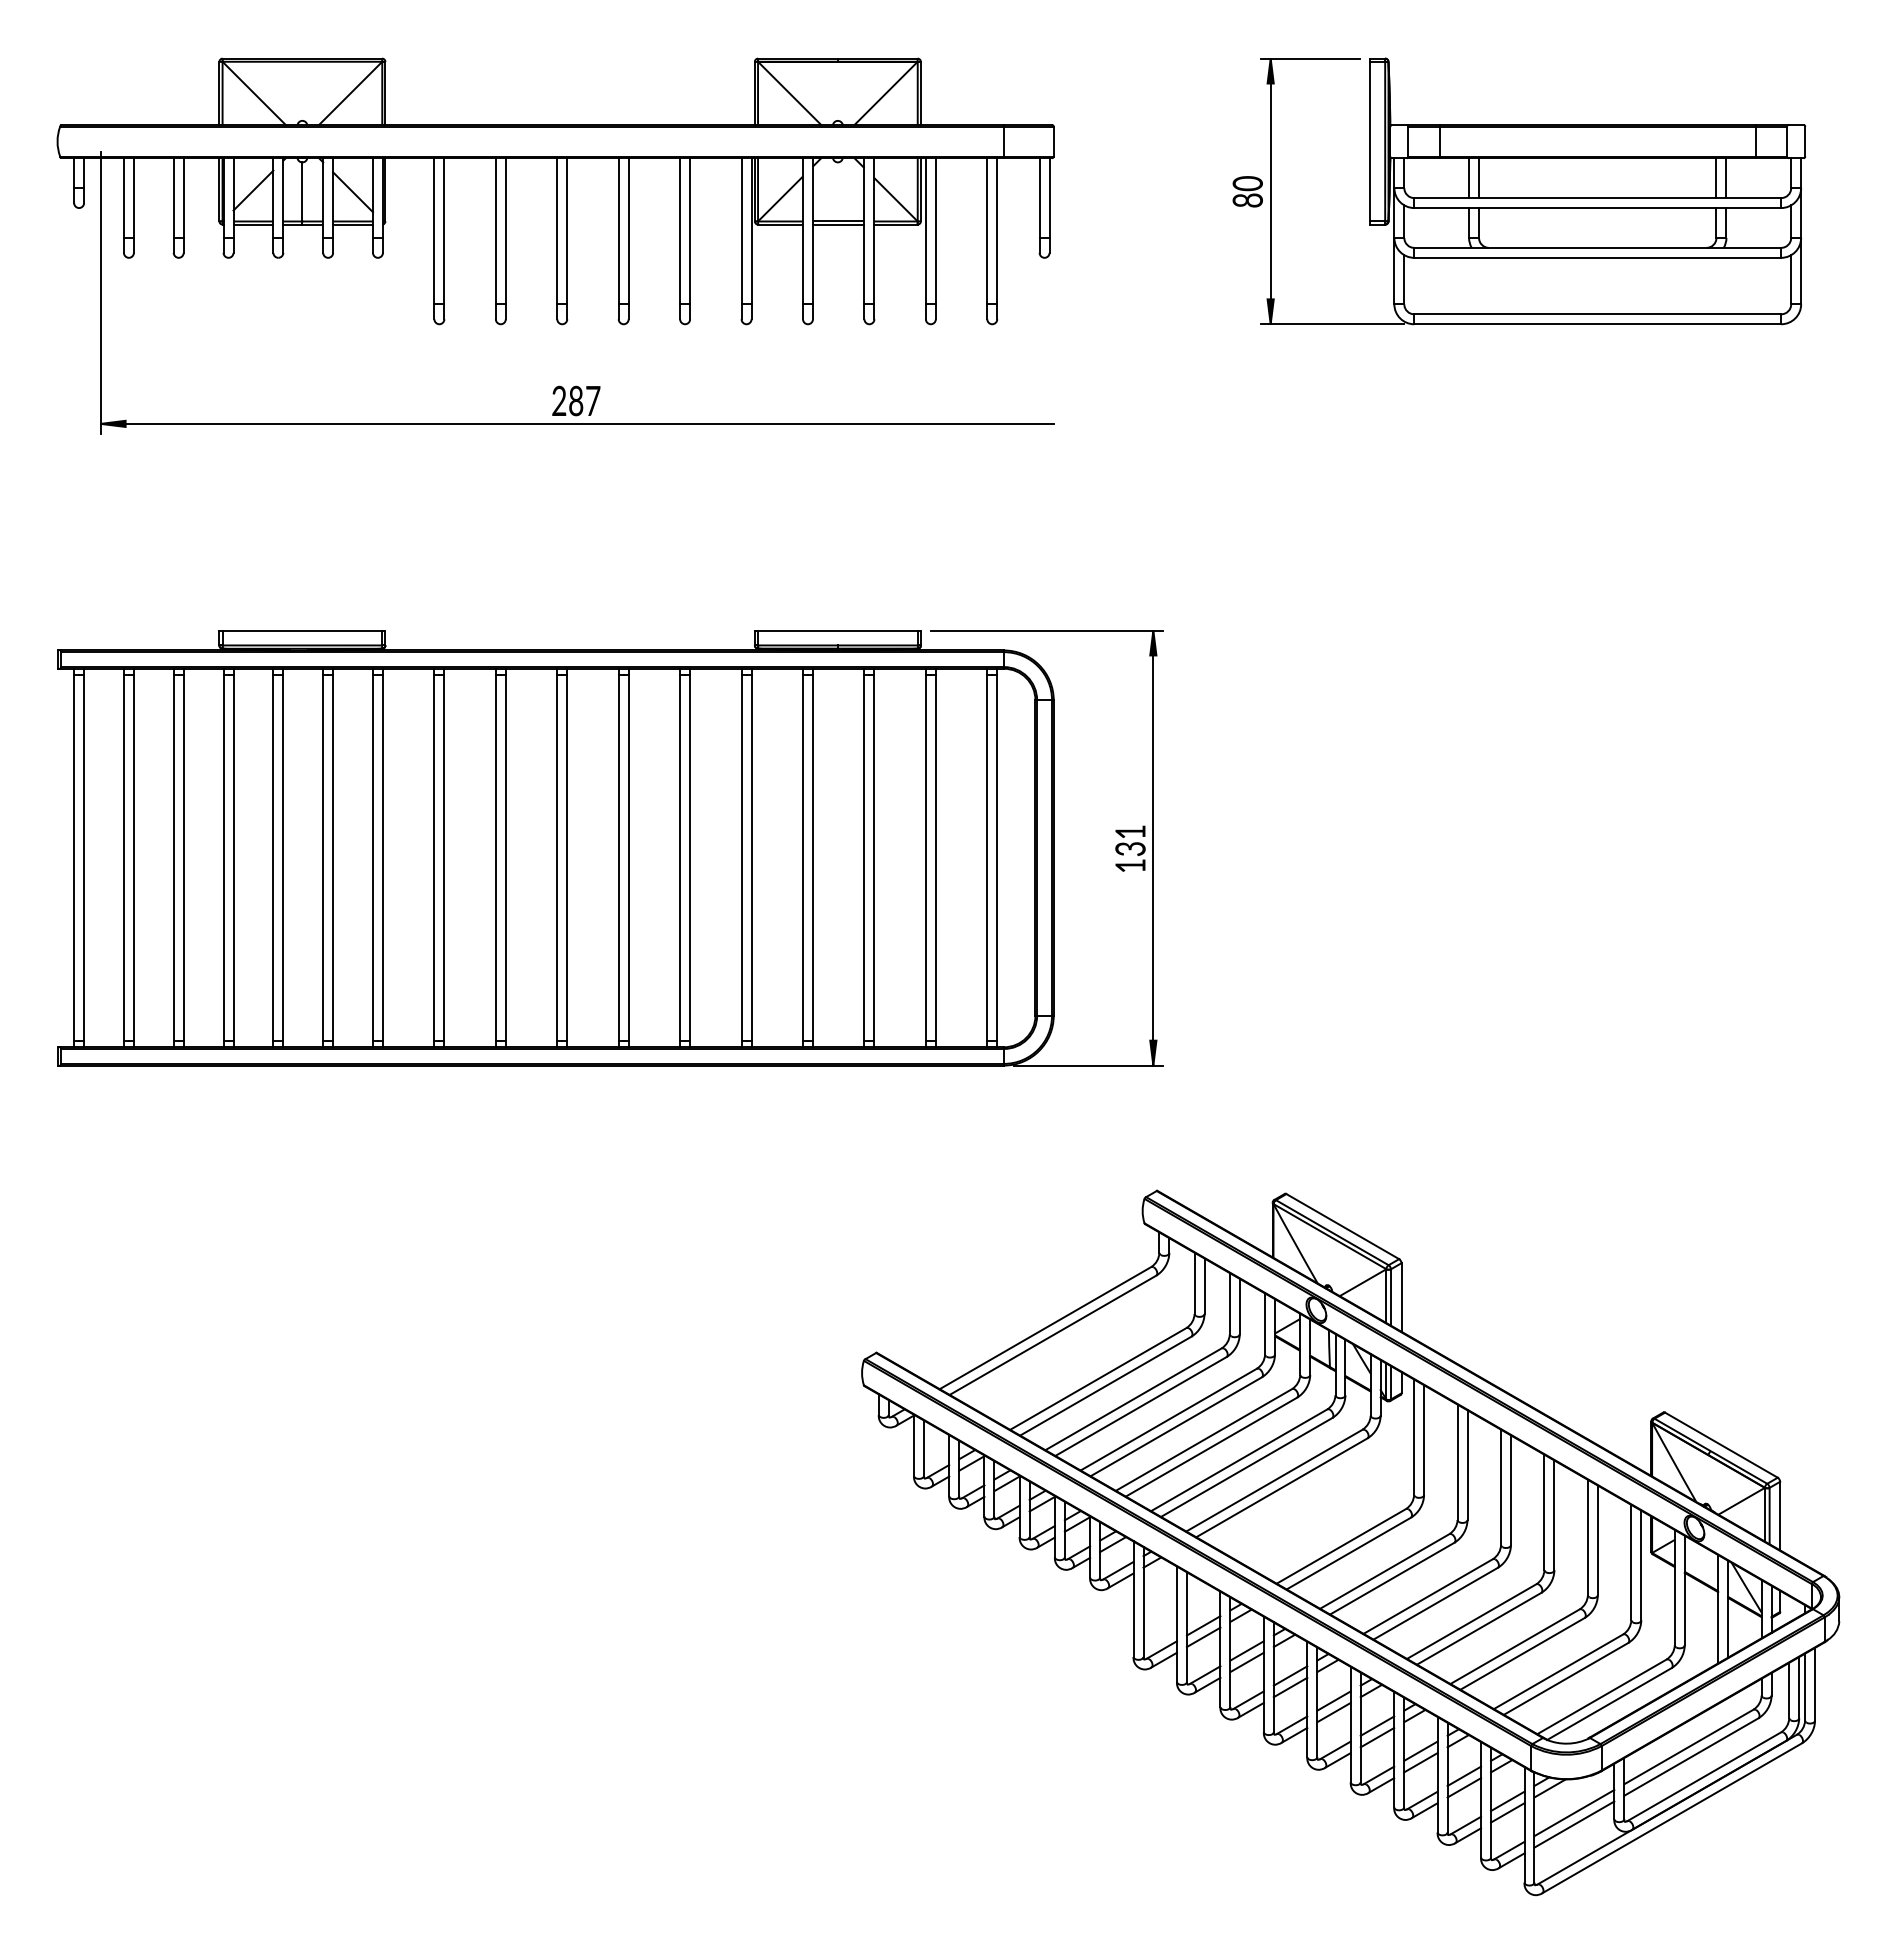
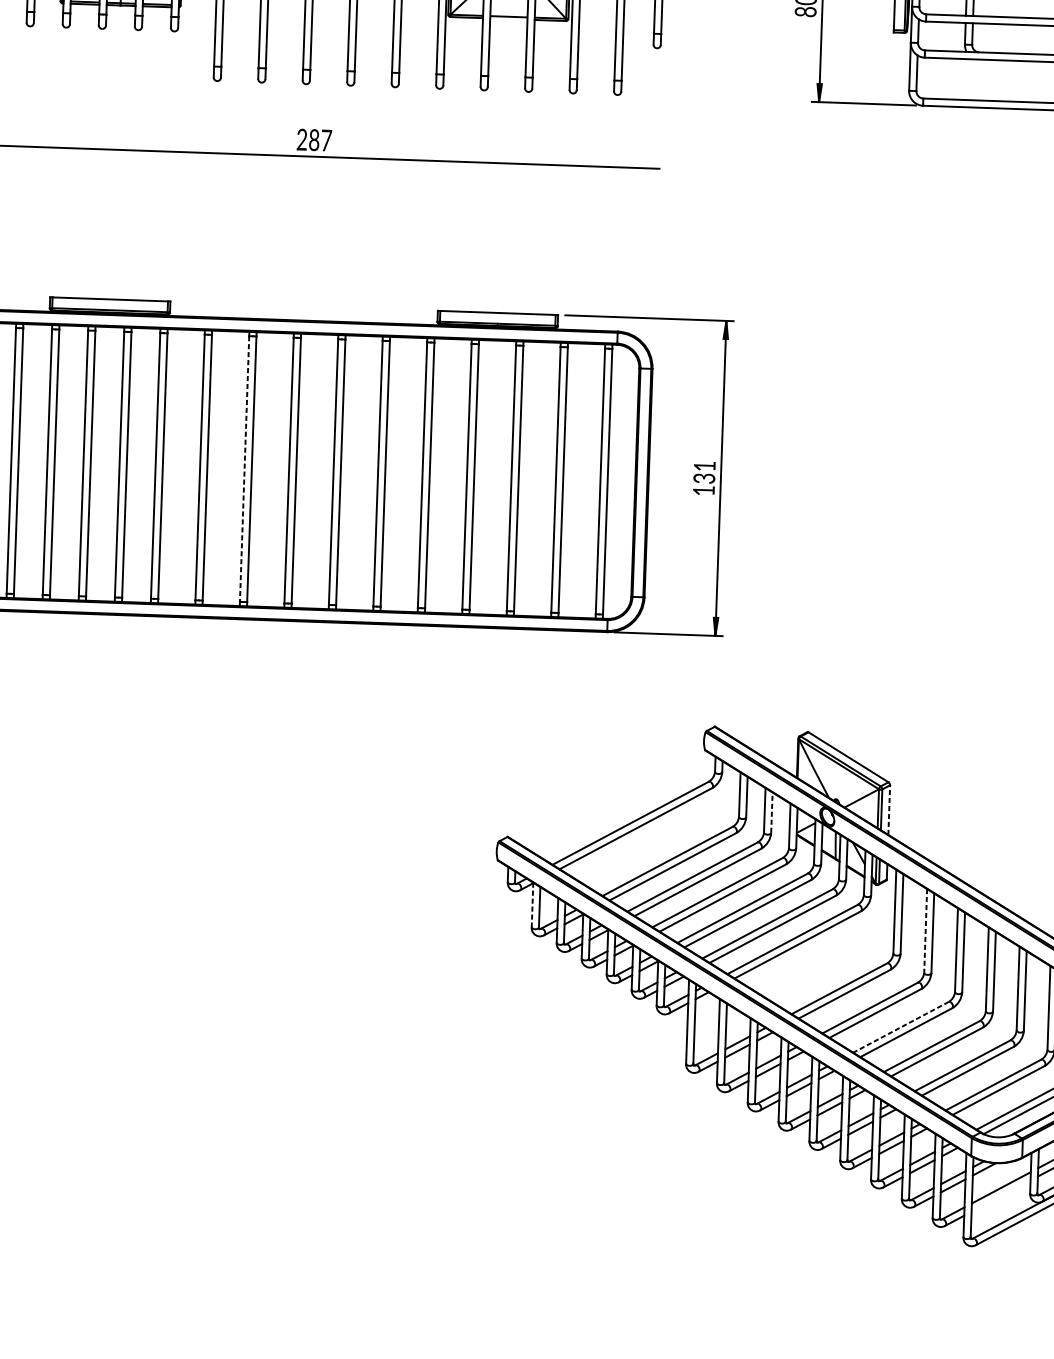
line: (838, 224) -> (508, 18), removed
line: (495, 858) -> (244, 469), solid -> dashed
line: (1401, 1297) -> (889, 810), solid -> dashed
line: (1239, 1306) -> (771, 812), solid -> dashed
line: (914, 1445) -> (532, 904), solid -> dashed
line: (1457, 1462) -> (925, 931), solid -> dashed
line: (1428, 1596) -> (901, 1027), solid -> dashed
line: (1574, 1824) -> (1001, 1196), removed

